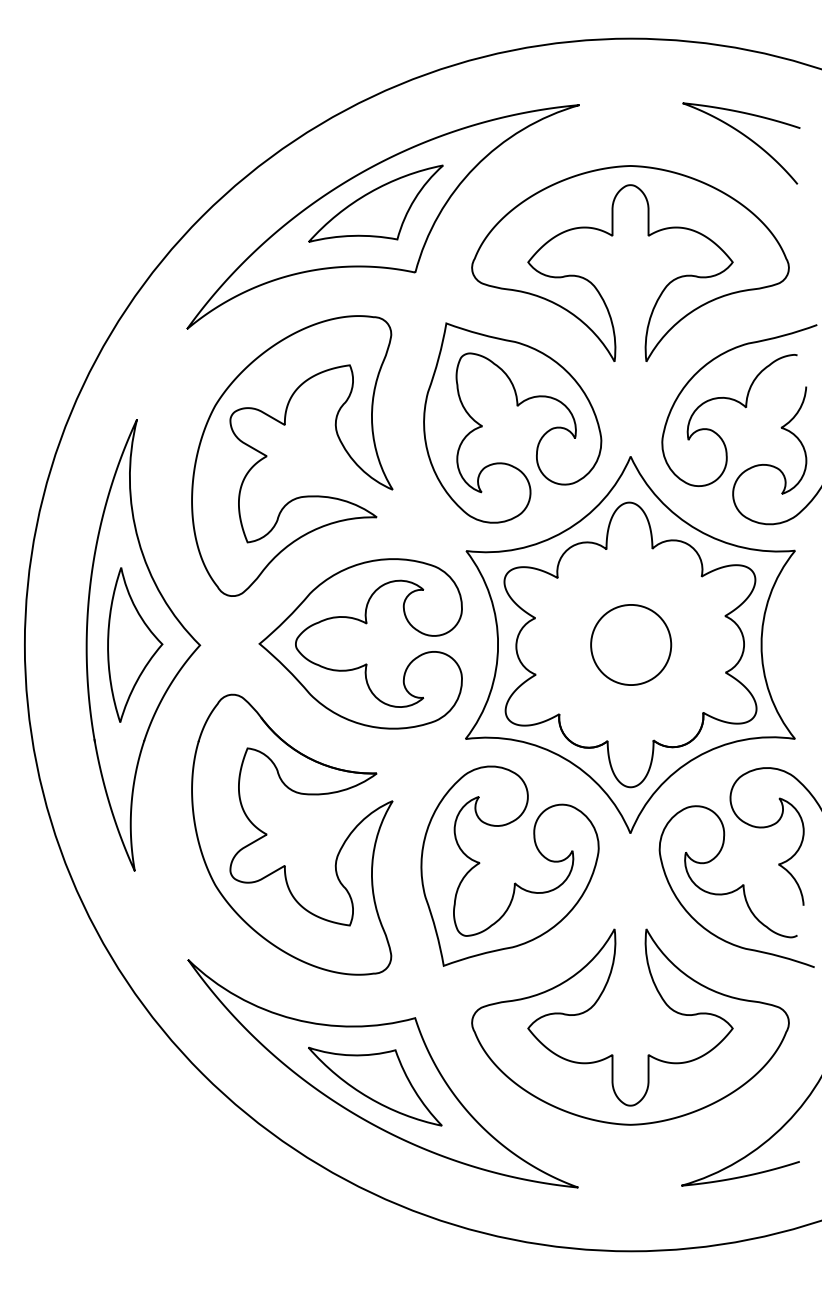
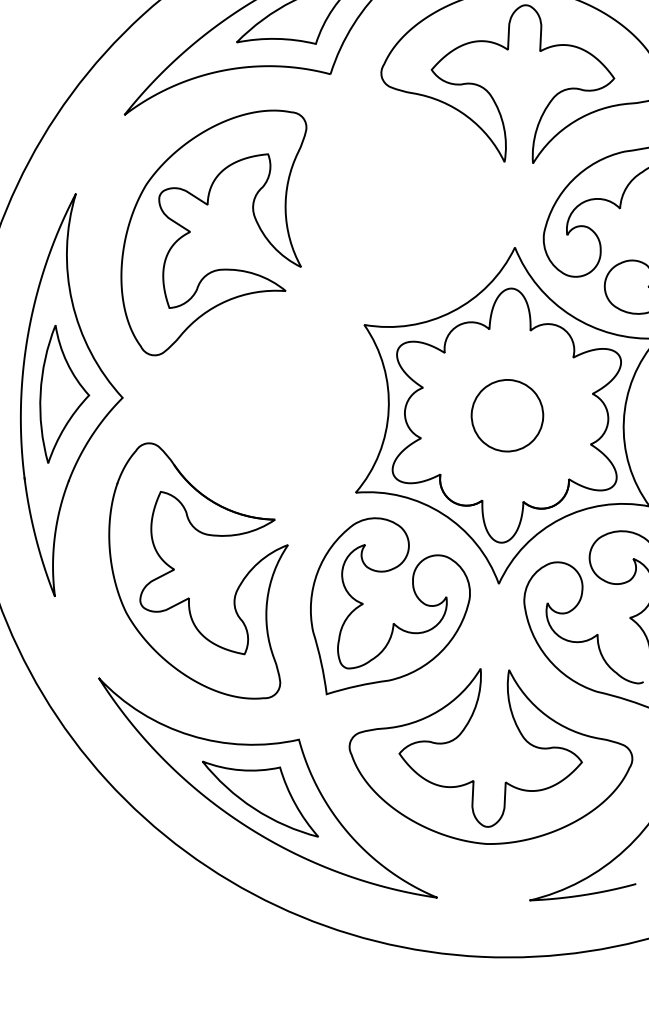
part: (517, 406) -> (416, 198), removed
part: (366, 624) -> (272, 386), removed

